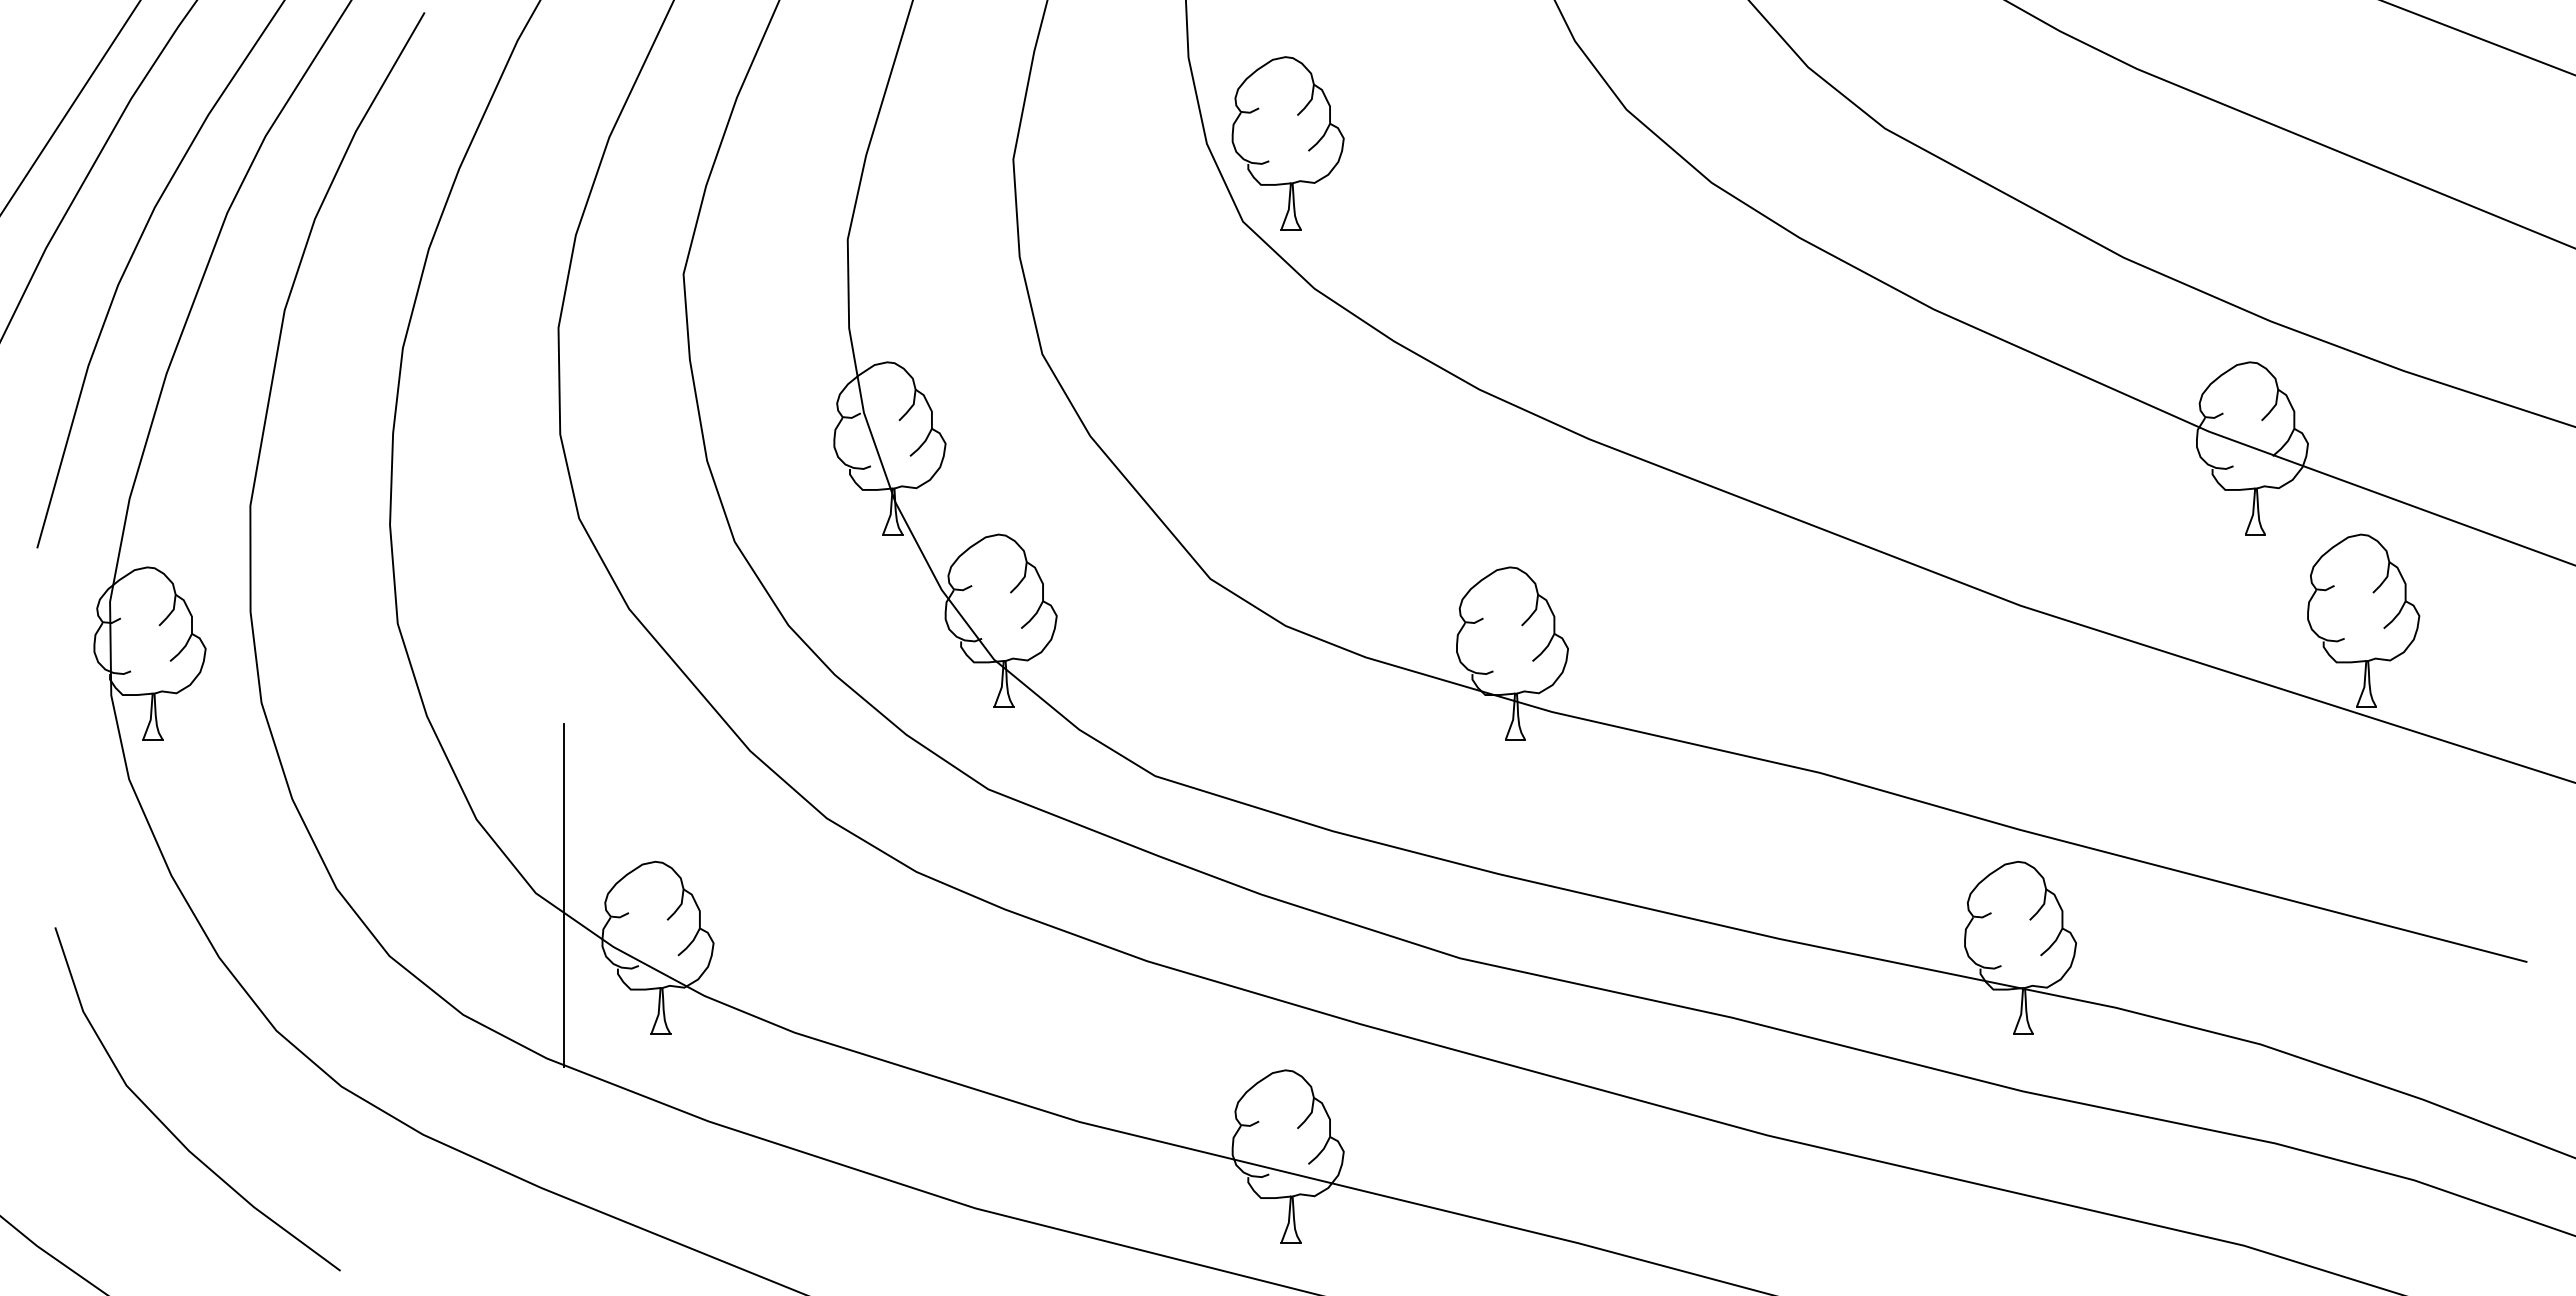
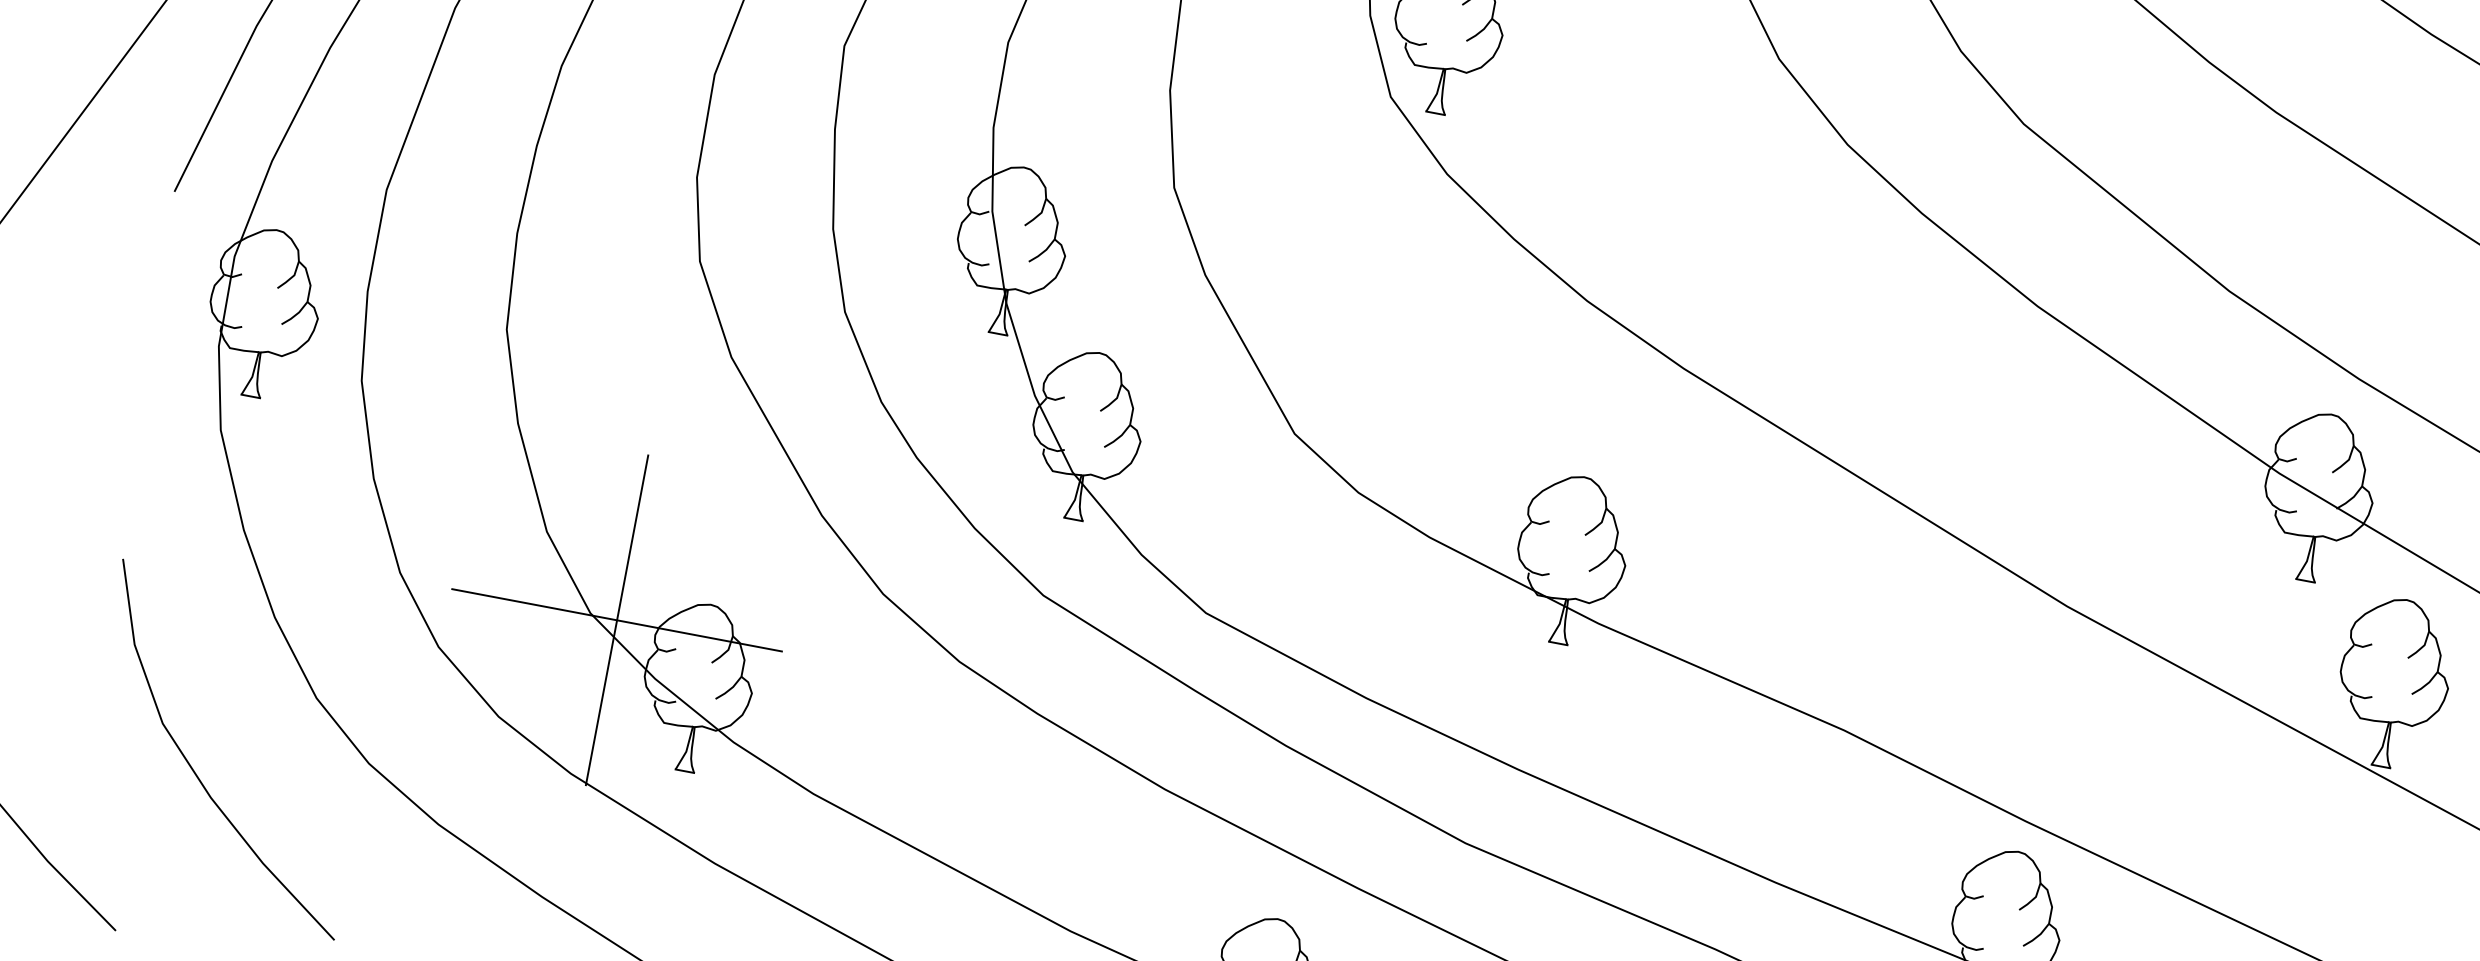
line: (563, 895) -> (616, 620), added

